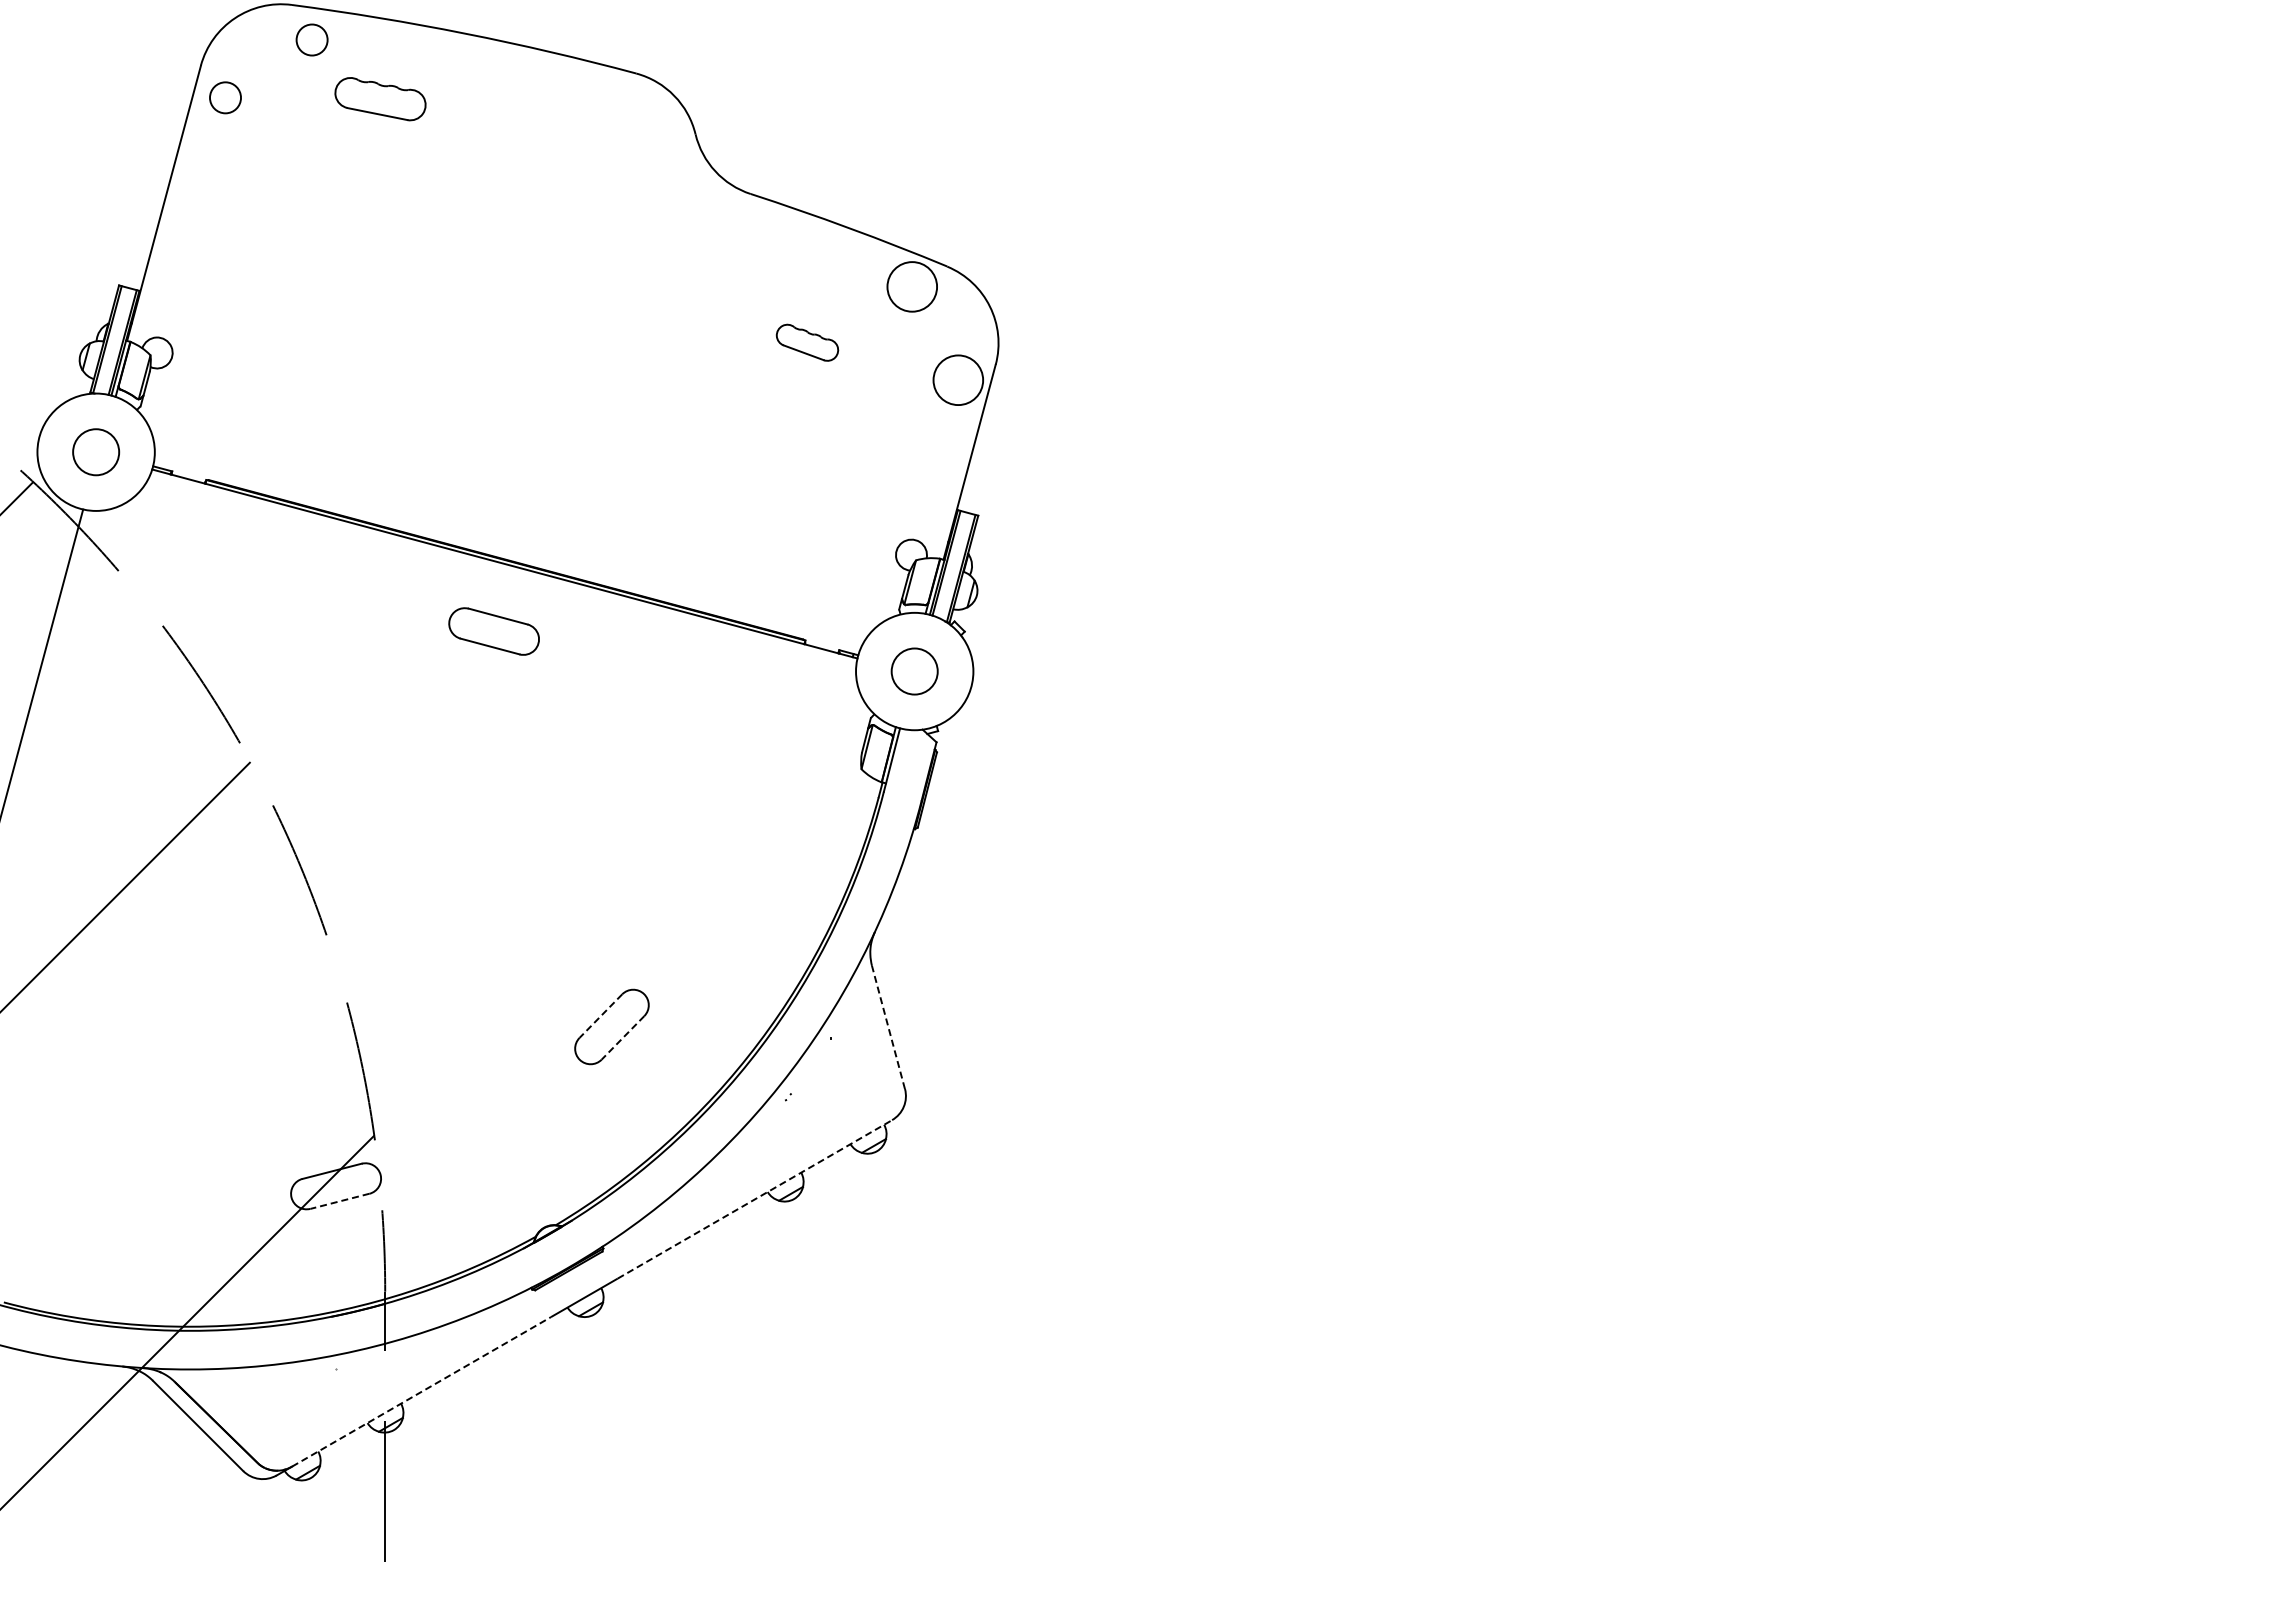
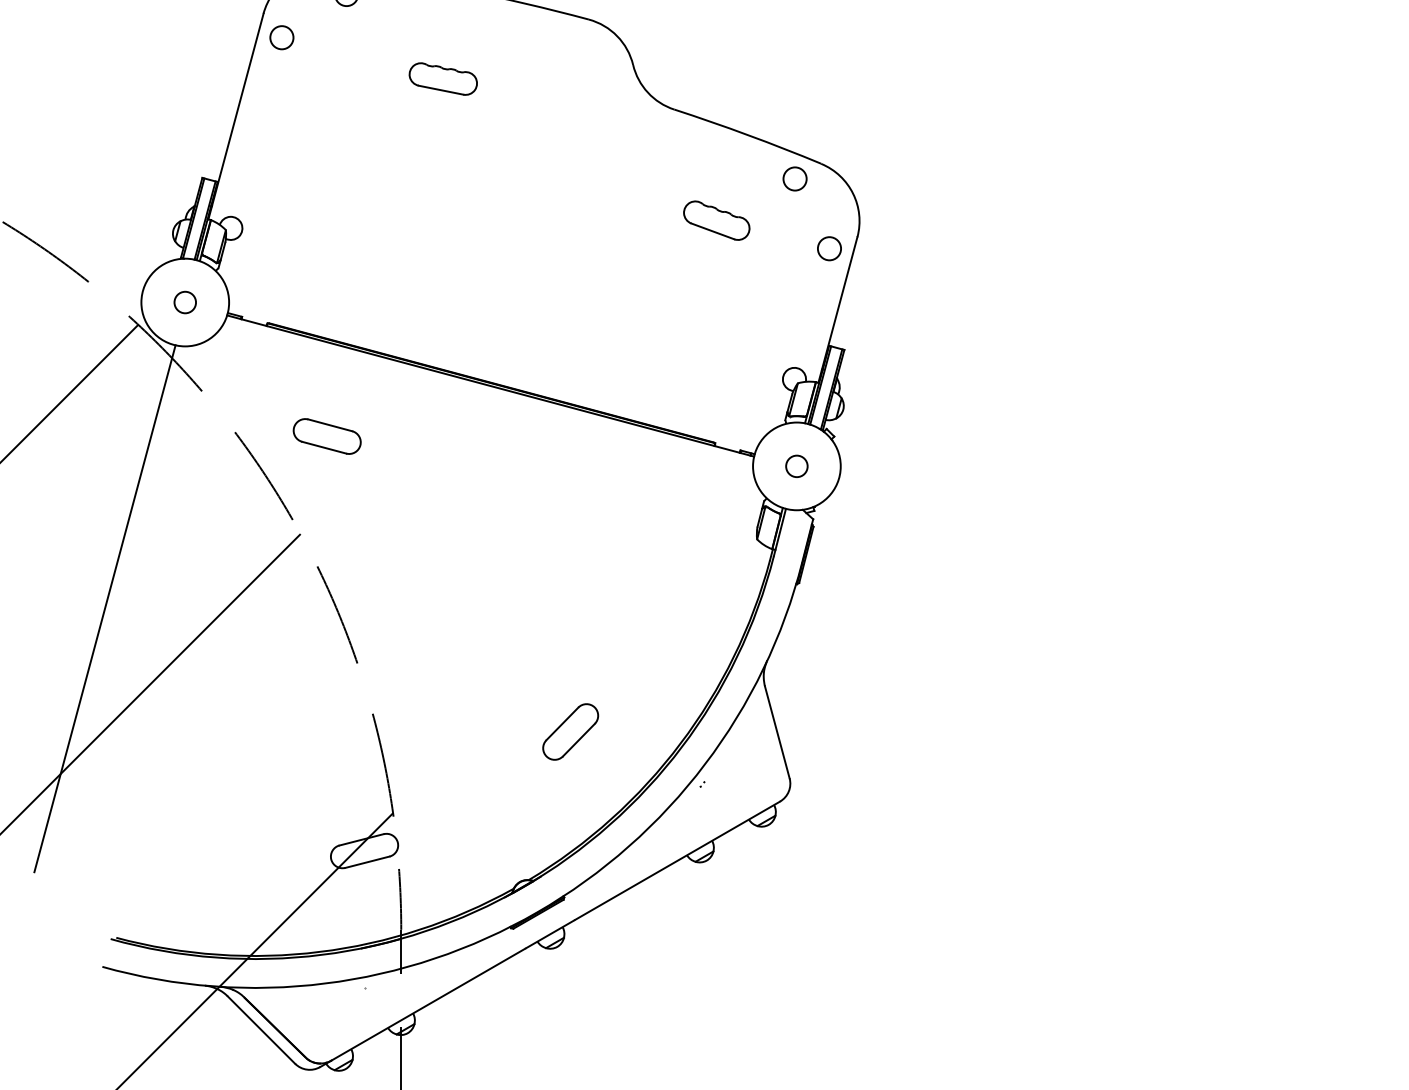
part: (380, 99) -> (443, 79), moved
circle: (911, 286) -> (794, 178), size x0.62
part: (807, 342) -> (716, 220), size x1.43
circle: (957, 379) -> (828, 248), size x0.62
circle: (95, 451) -> (184, 301), size x0.62
part: (493, 631) -> (326, 436), moved
circle: (914, 671) -> (796, 466), size x0.62
line: (600, 1016) -> (562, 724), dashed -> solid
line: (888, 1027) -> (777, 732), dashed -> solid
line: (622, 1038) -> (578, 740), dashed -> solid
line: (755, 1199) -> (677, 860), dashed -> solid
line: (339, 1201) -> (367, 862), dashed -> solid
line: (421, 1391) -> (428, 1004), dashed -> solid

